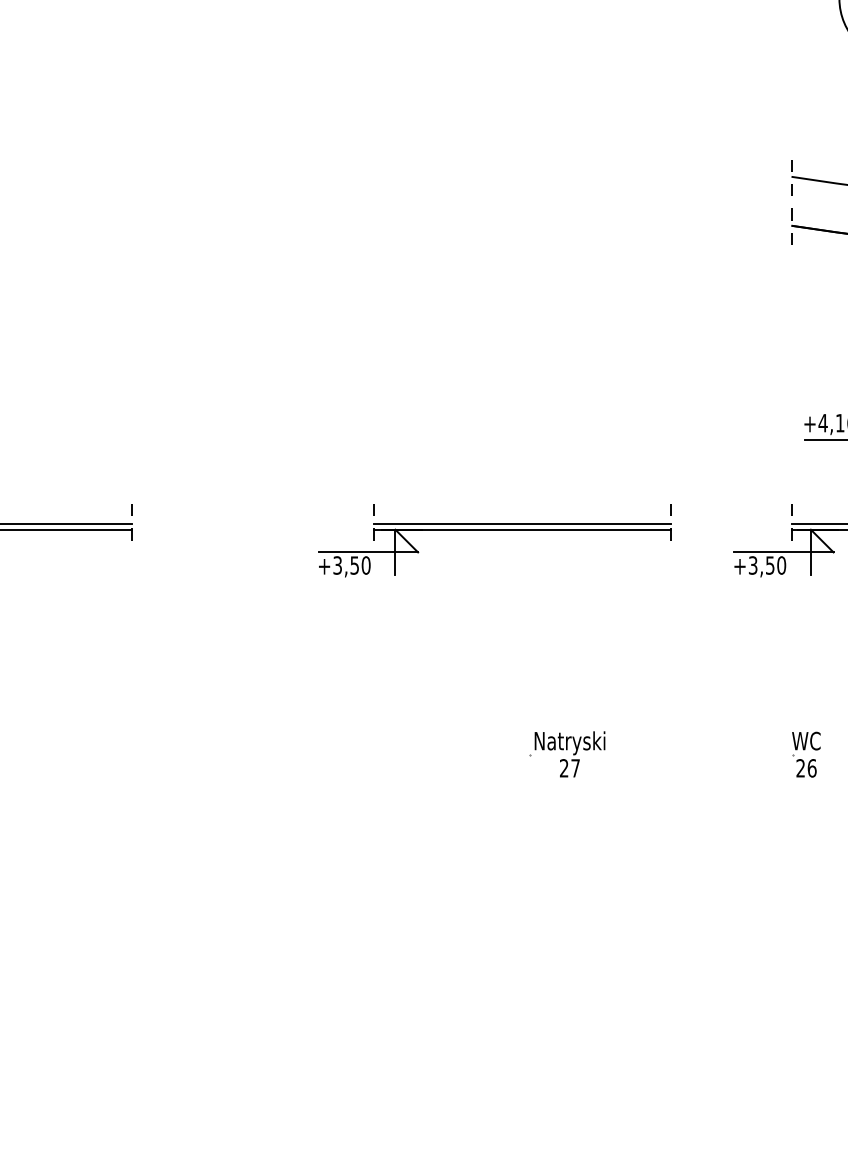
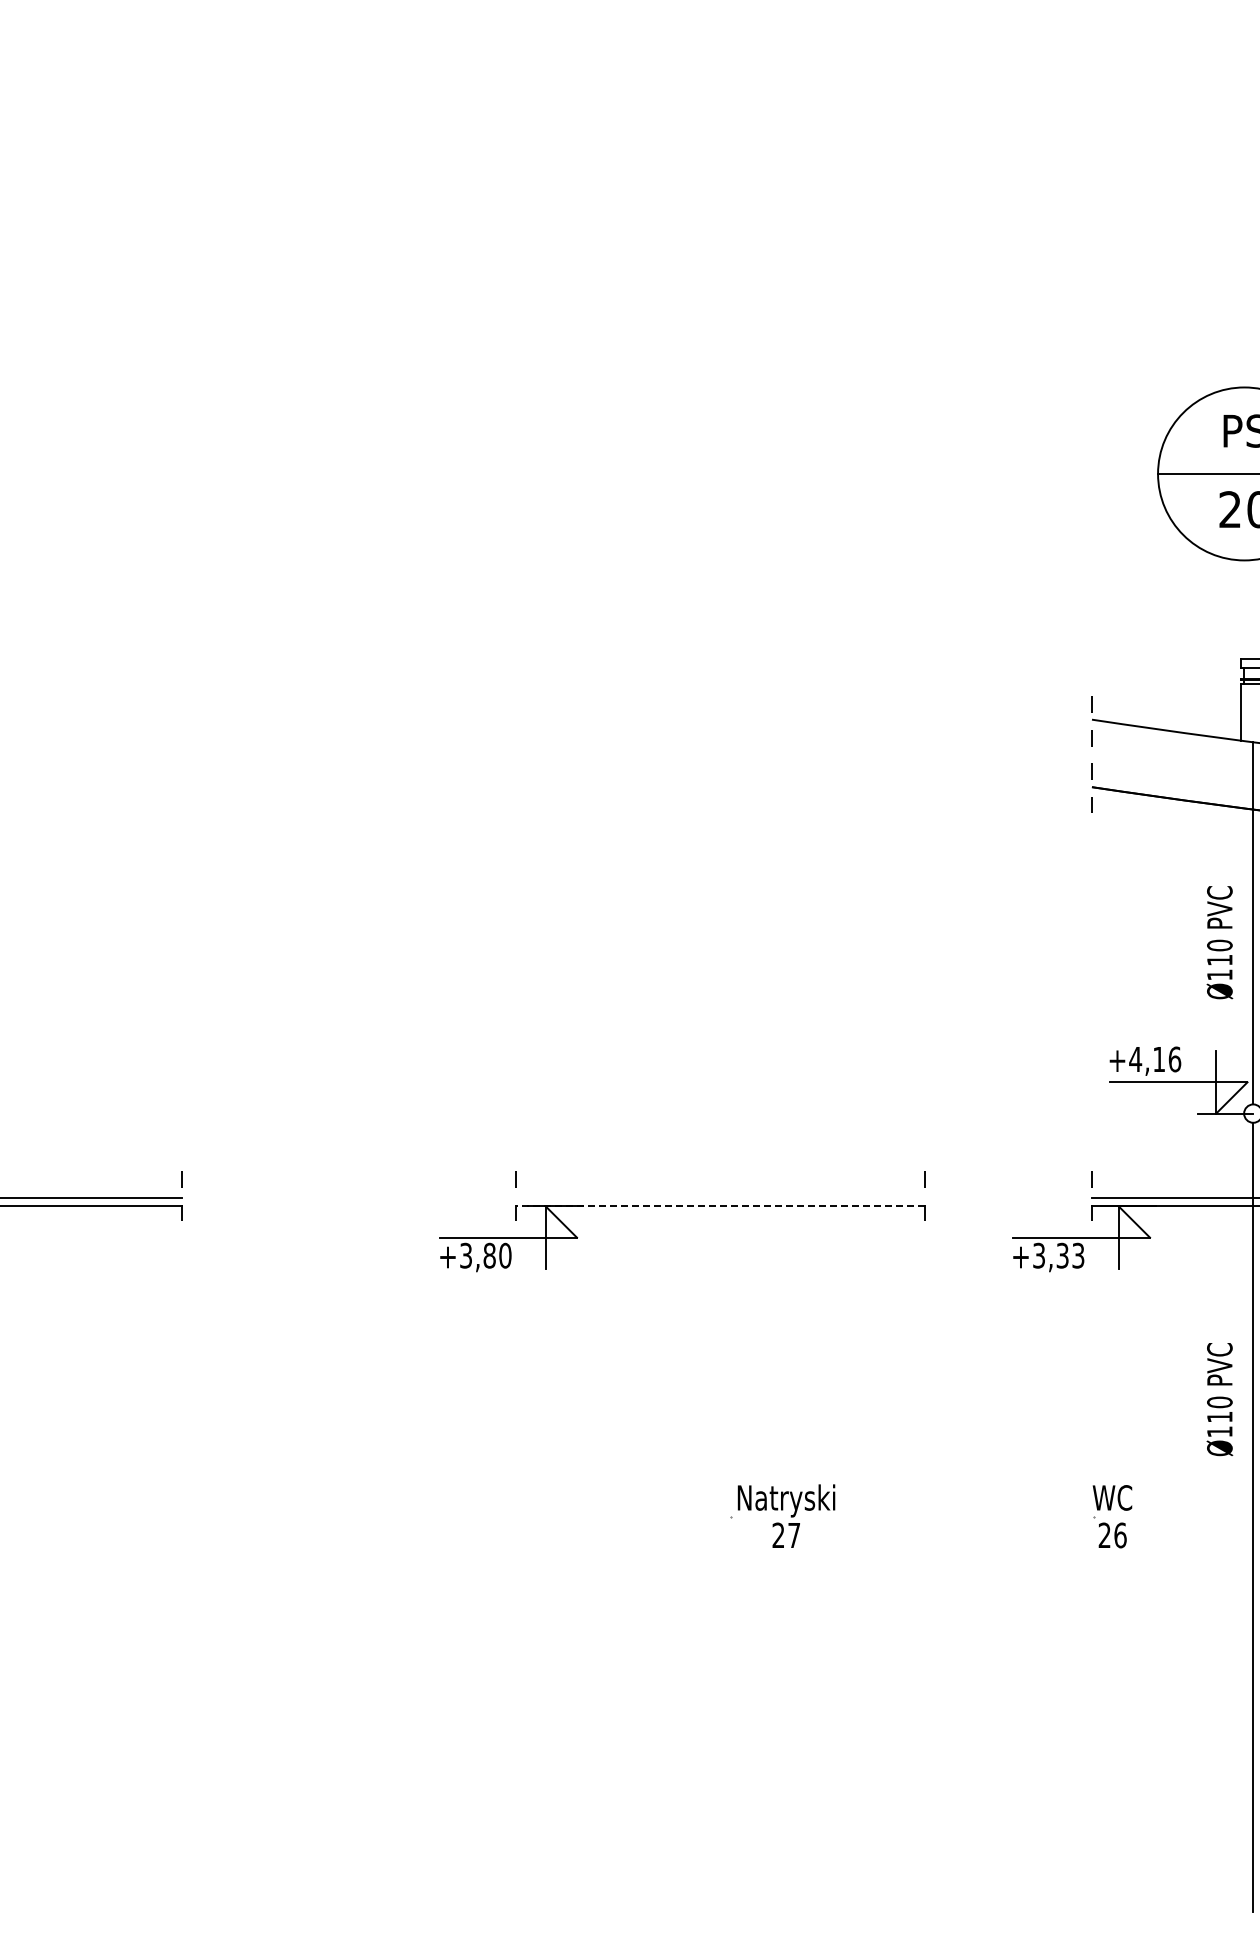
line: (522, 524) -> (720, 1198), removed
line: (522, 529) -> (720, 1206), solid -> dashed
text: (354, 565) -> (489, 1255), +3,50 -> +3,80
text: (775, 565) -> (1070, 1255), +3,50 -> +3,33

